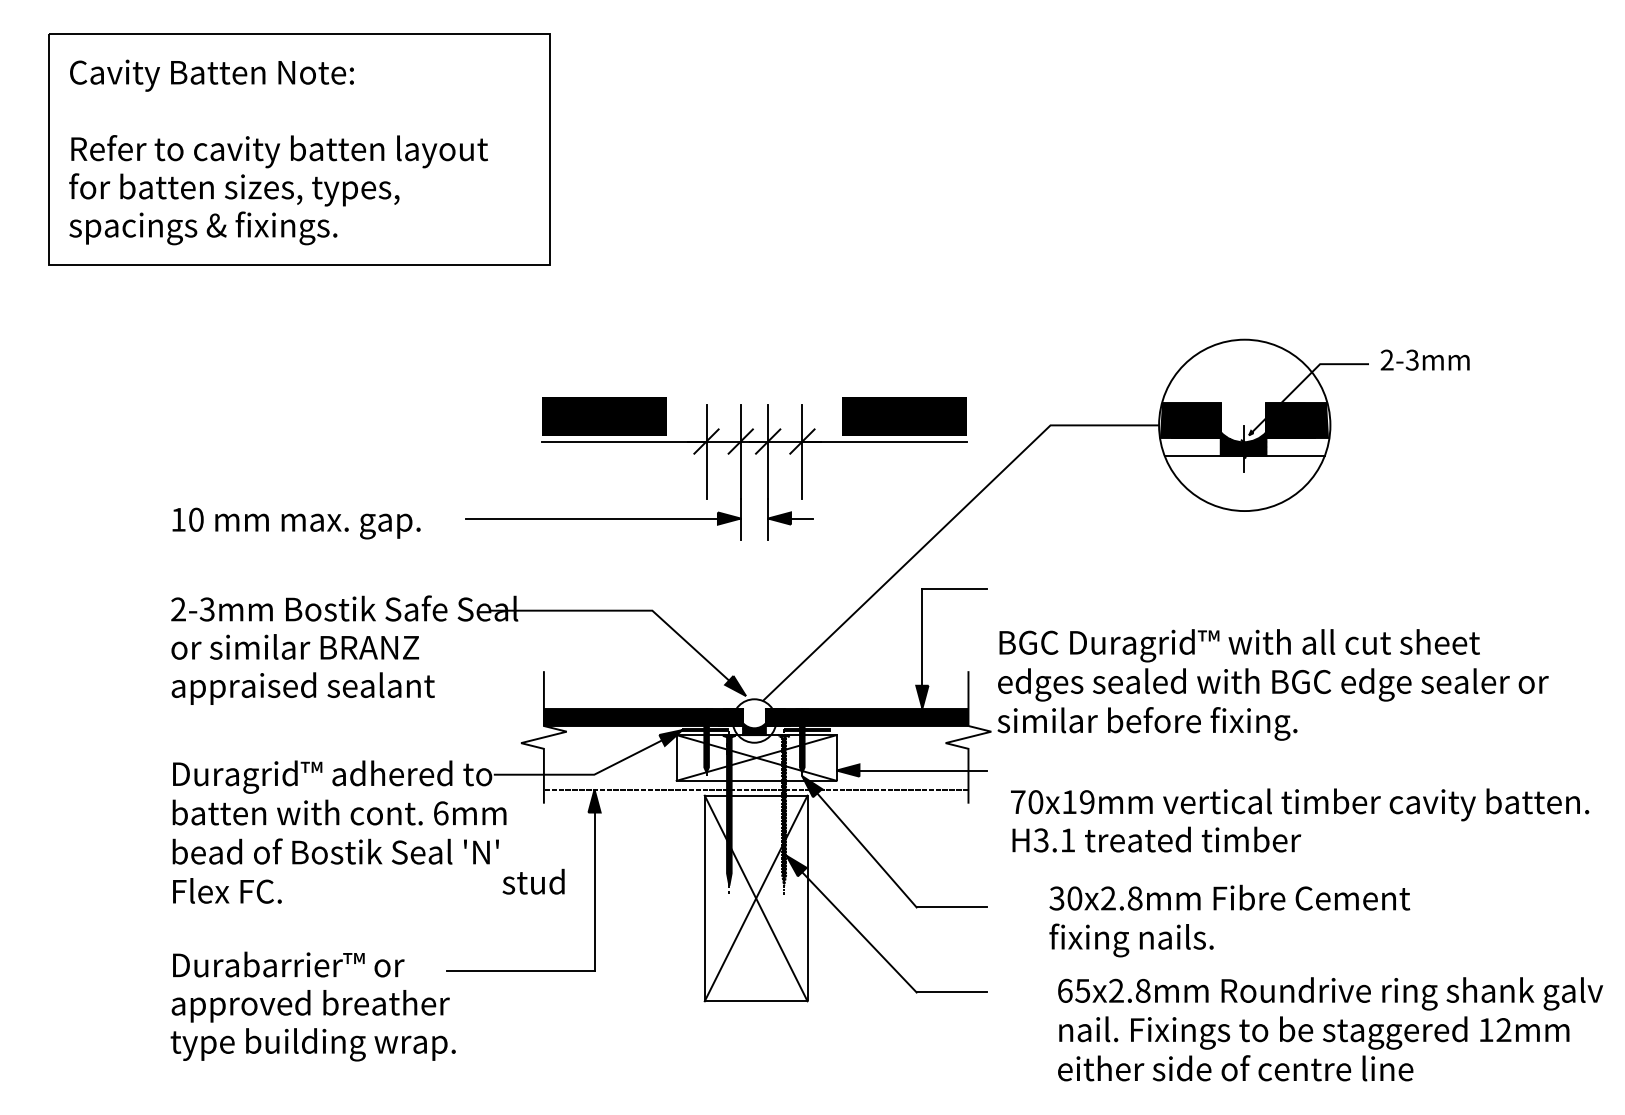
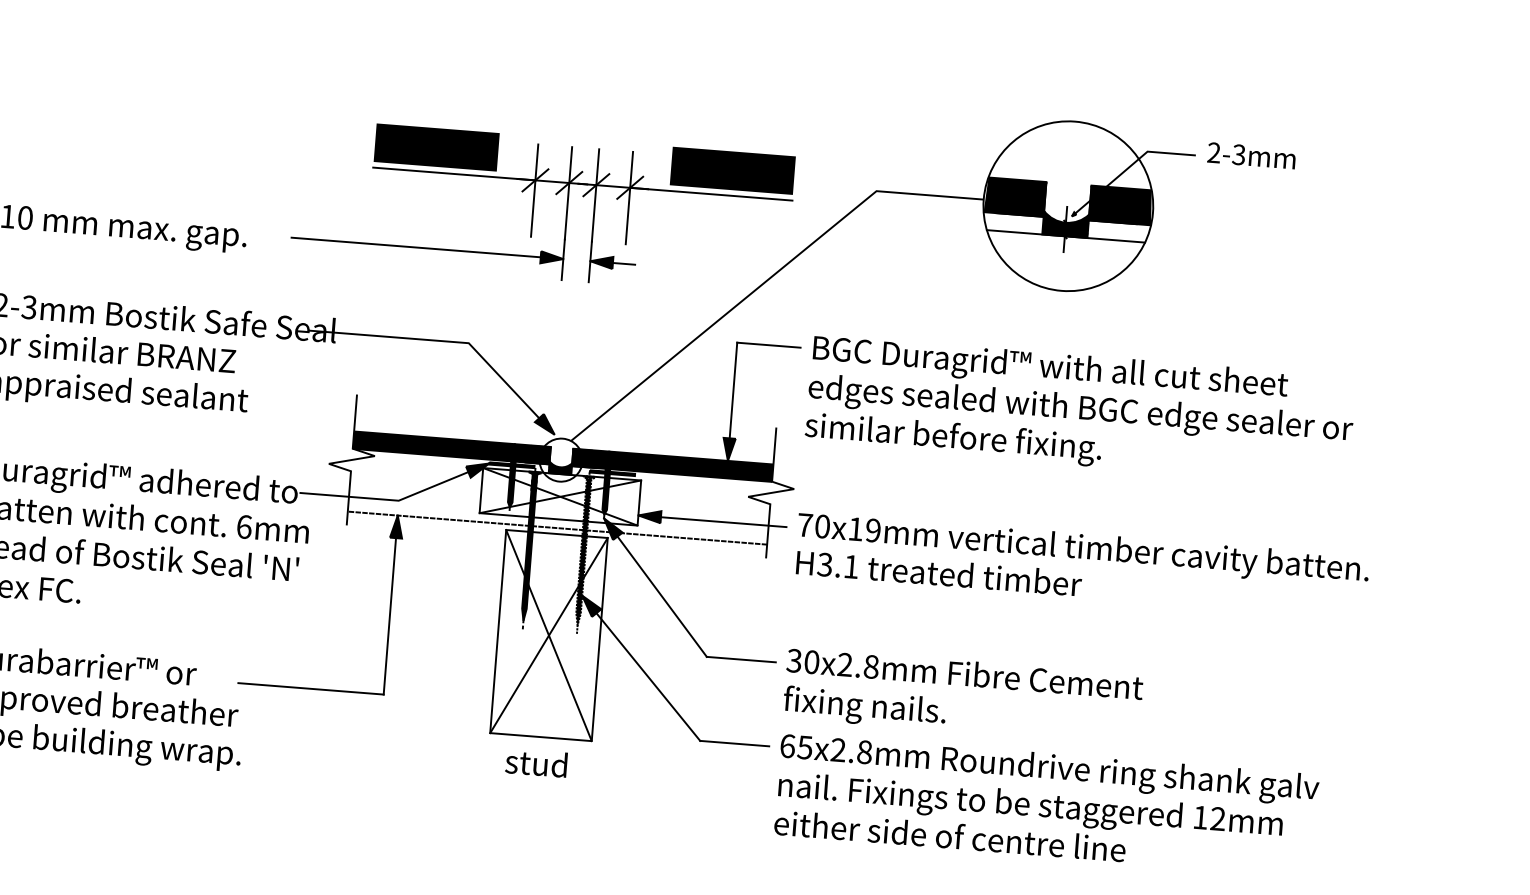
text: (1272, 684) -> (1079, 410), moved
text: (1300, 820) -> (1082, 565), moved
text: (533, 881) -> (536, 762), moved
text: (1229, 920) -> (962, 695), moved
text: (1330, 1029) -> (1046, 804), moved

